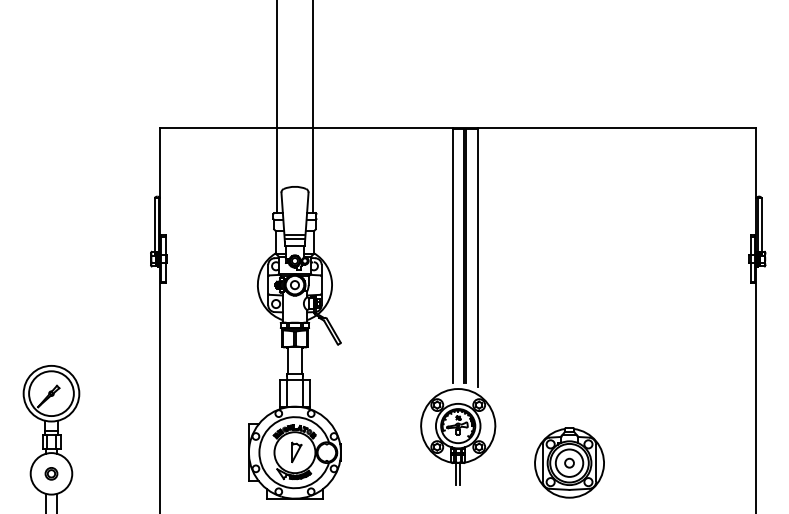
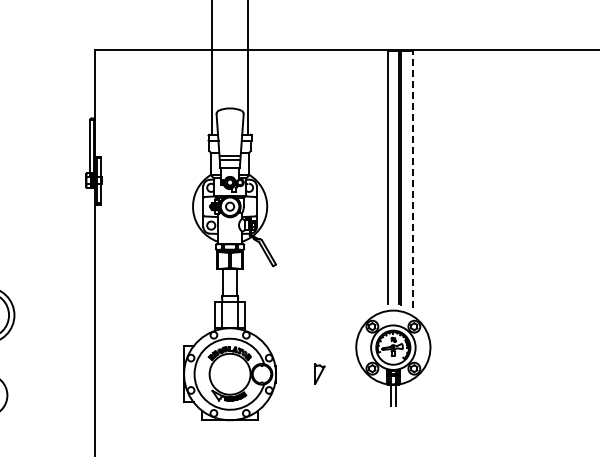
line: (477, 256) -> (412, 178), solid -> dashed
part: (296, 452) -> (319, 374), moved
part: (569, 462) -> (504, 384), removed

